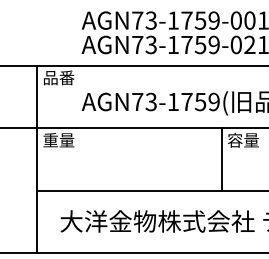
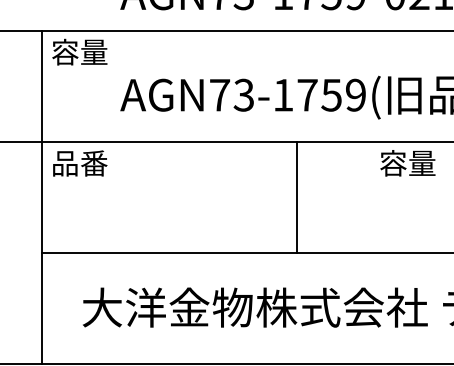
text: (58, 77) -> (79, 51), 品番 -> 容量
text: (58, 140) -> (79, 163), 重量 -> 品番
line: (221, 159) -> (295, 197), moved

